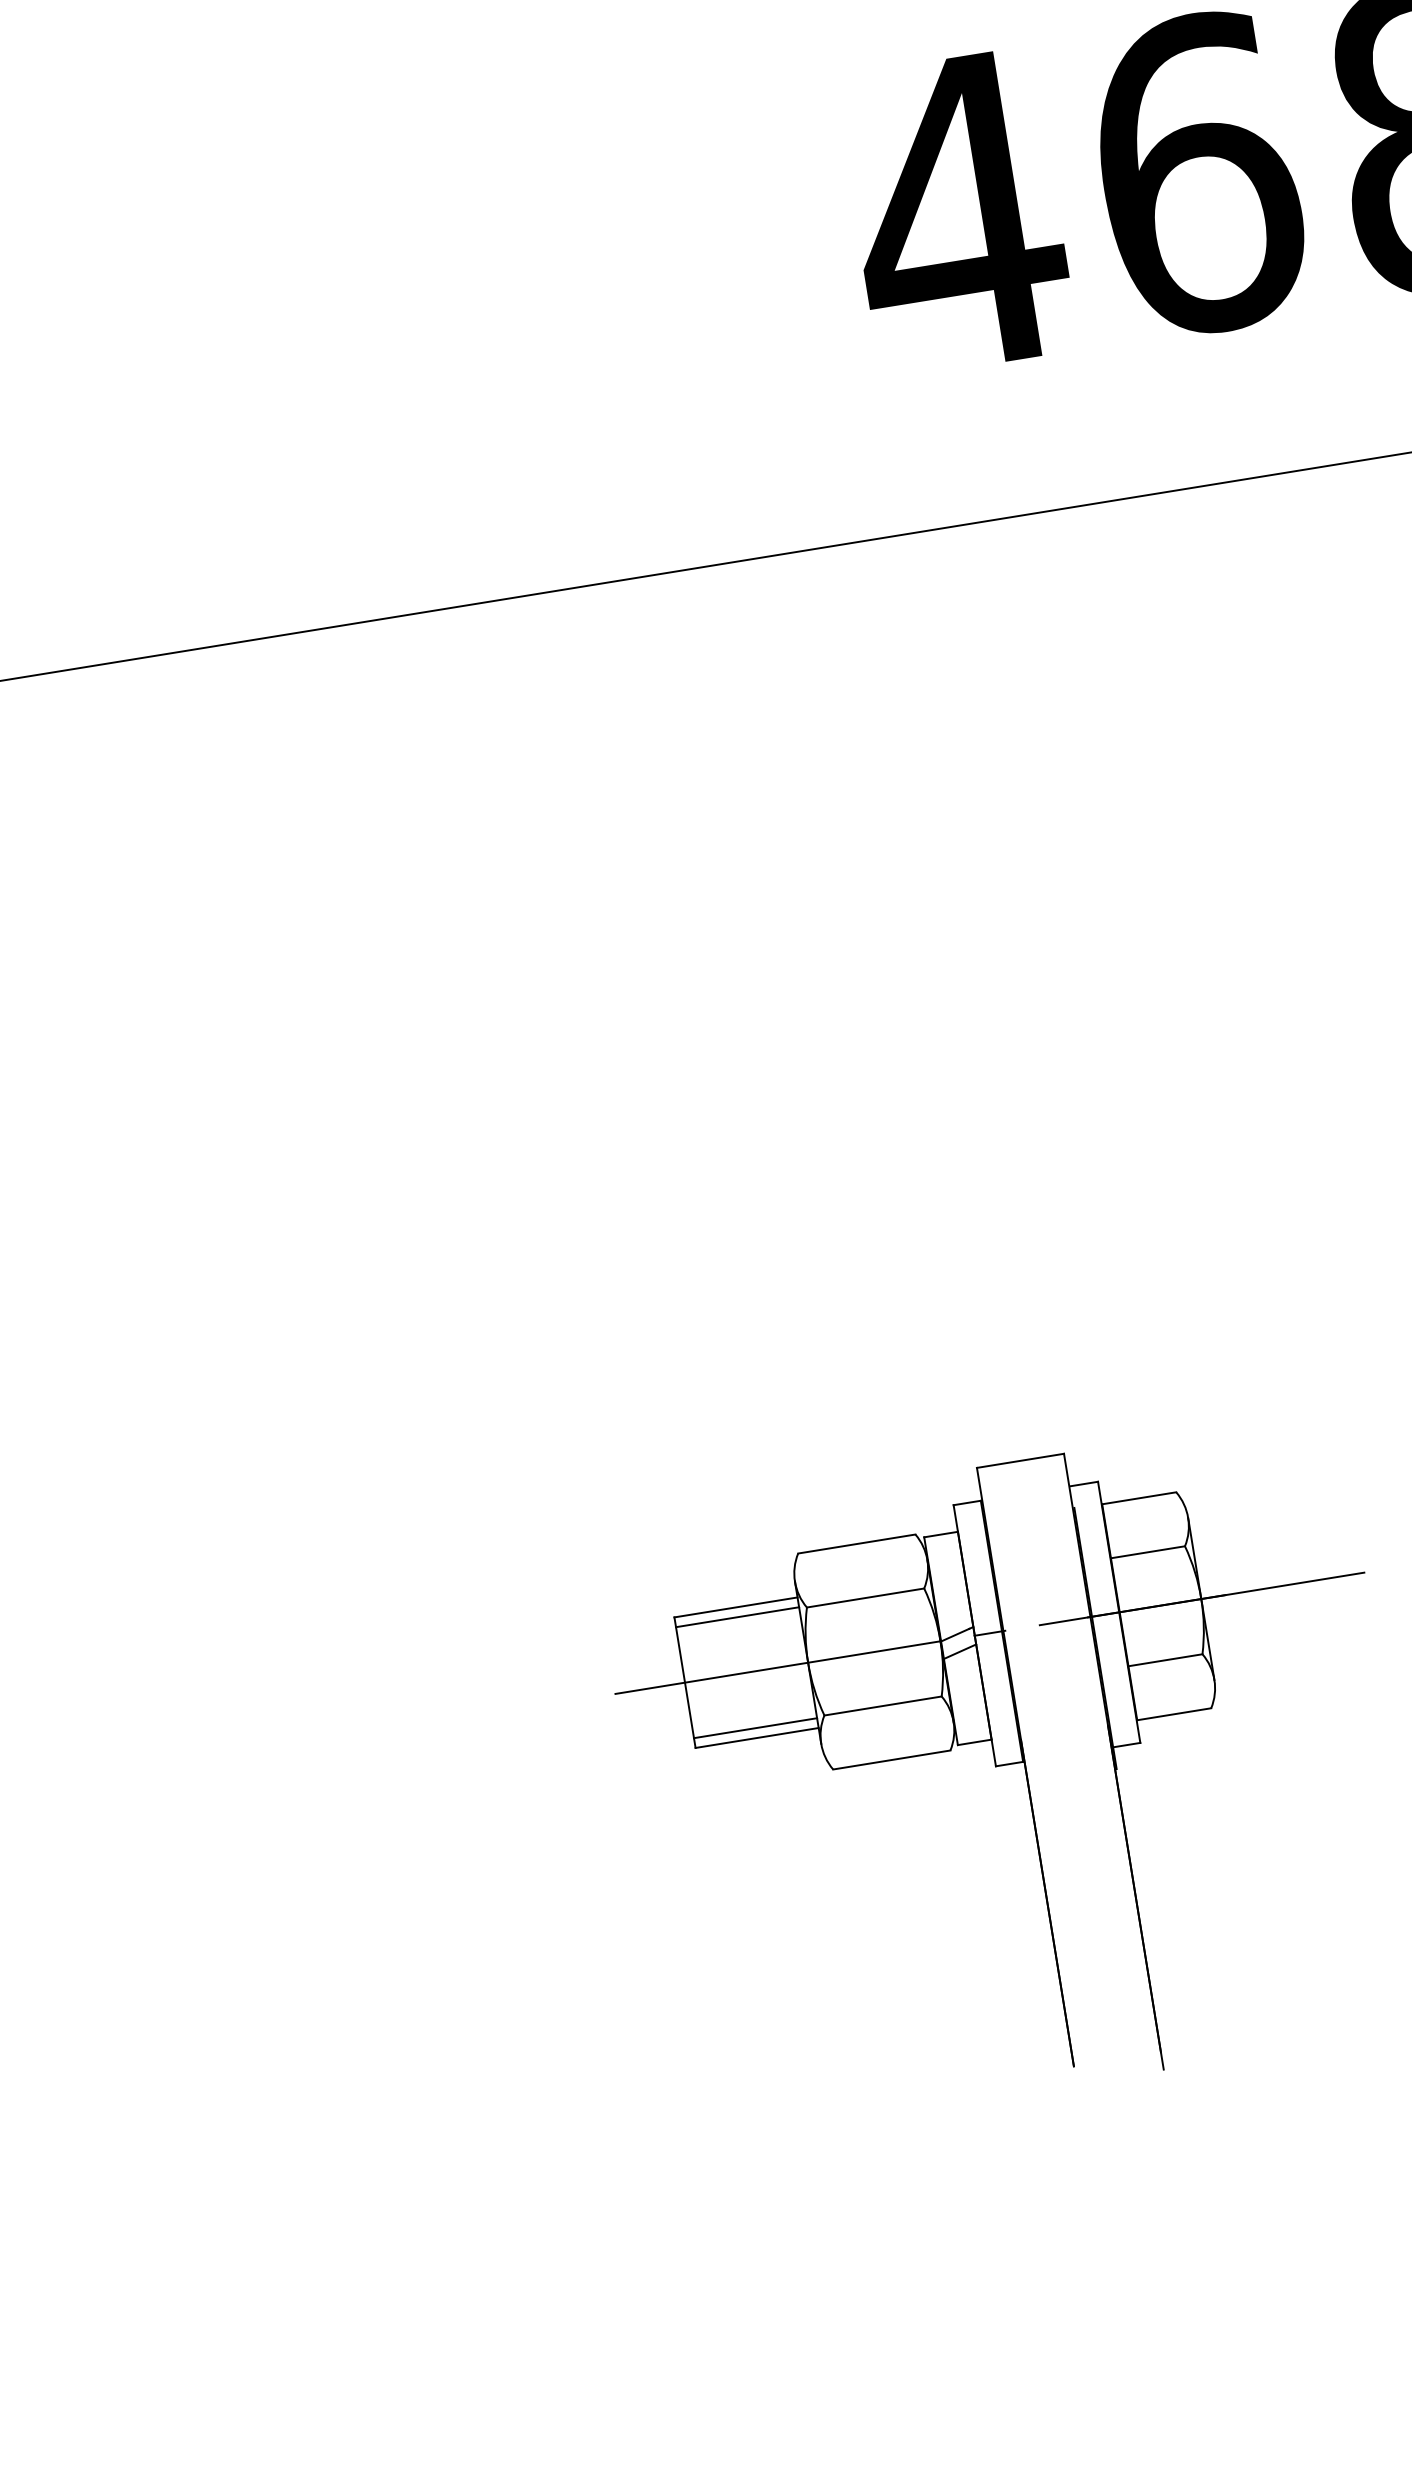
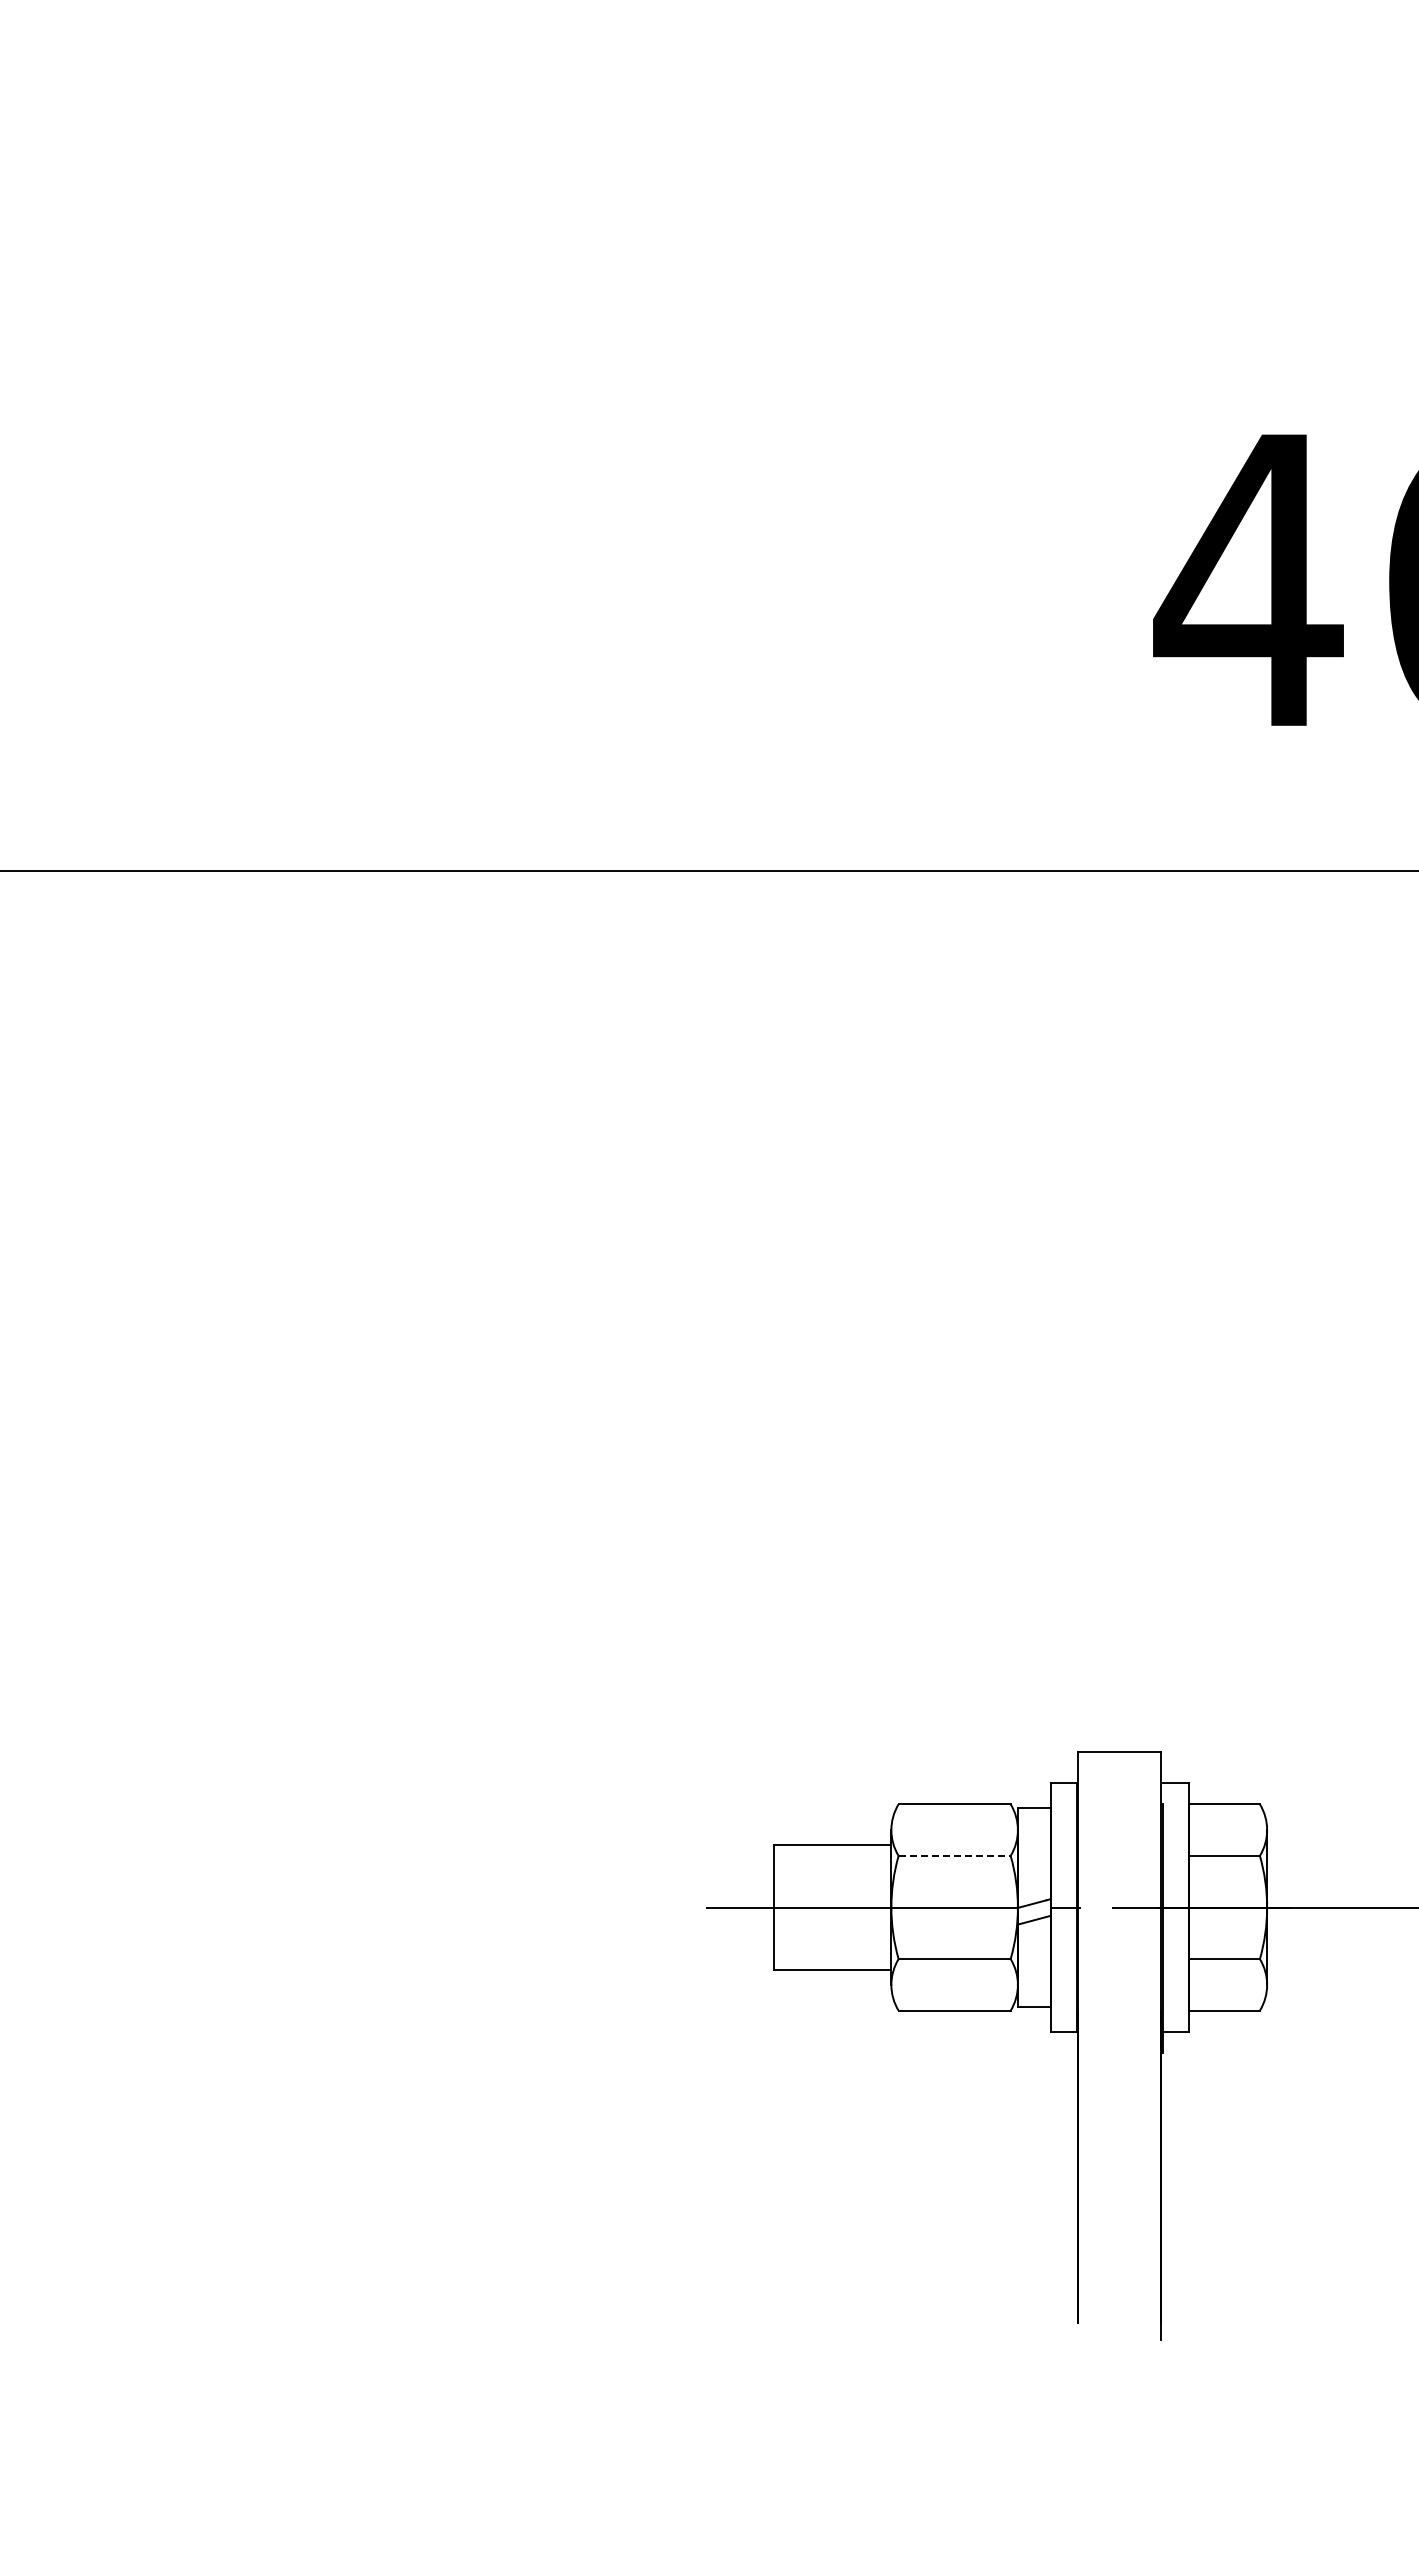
line: (866, 1597) -> (955, 1855), solid -> dashed
line: (737, 1617) -> (832, 1854), removed
line: (755, 1728) -> (832, 1960), removed

